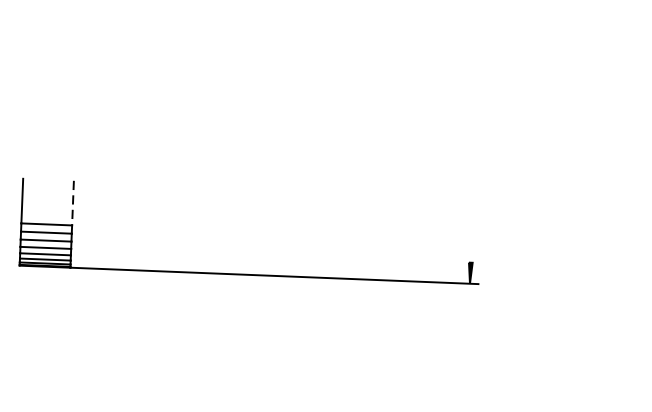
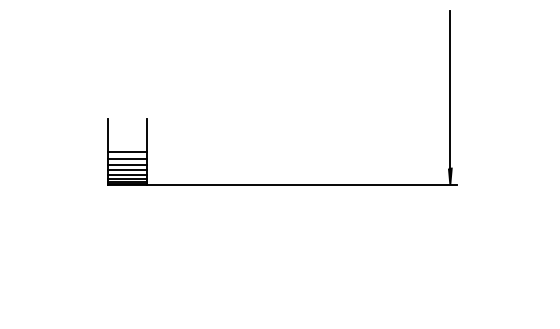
line: (475, 158) -> (450, 89), added
line: (72, 203) -> (146, 135), dashed -> solid

